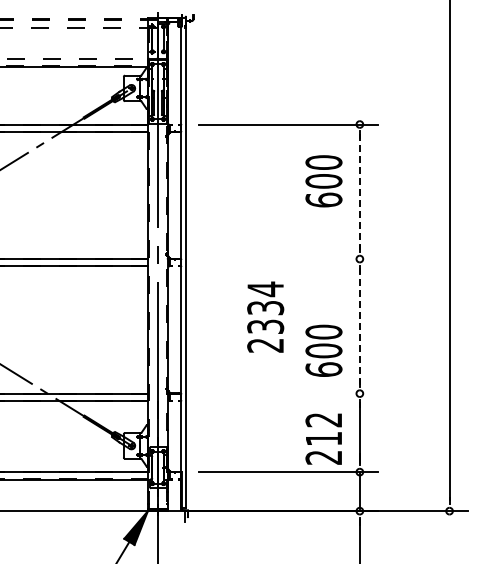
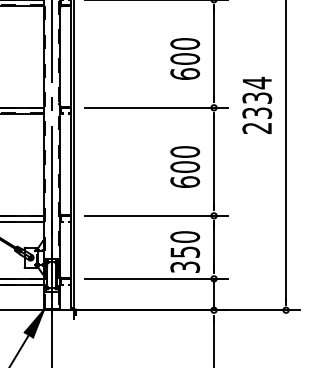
text: (323, 181) -> (184, 59), moved
line: (359, 192) -> (213, 54), dashed -> solid
line: (287, 259) -> (155, 108), added
text: (265, 316) -> (257, 104), moved
line: (359, 326) -> (213, 161), dashed -> solid
text: (323, 350) -> (184, 166), moved
line: (287, 393) -> (155, 215), added
text: (323, 438) -> (184, 251), 212 -> 350

